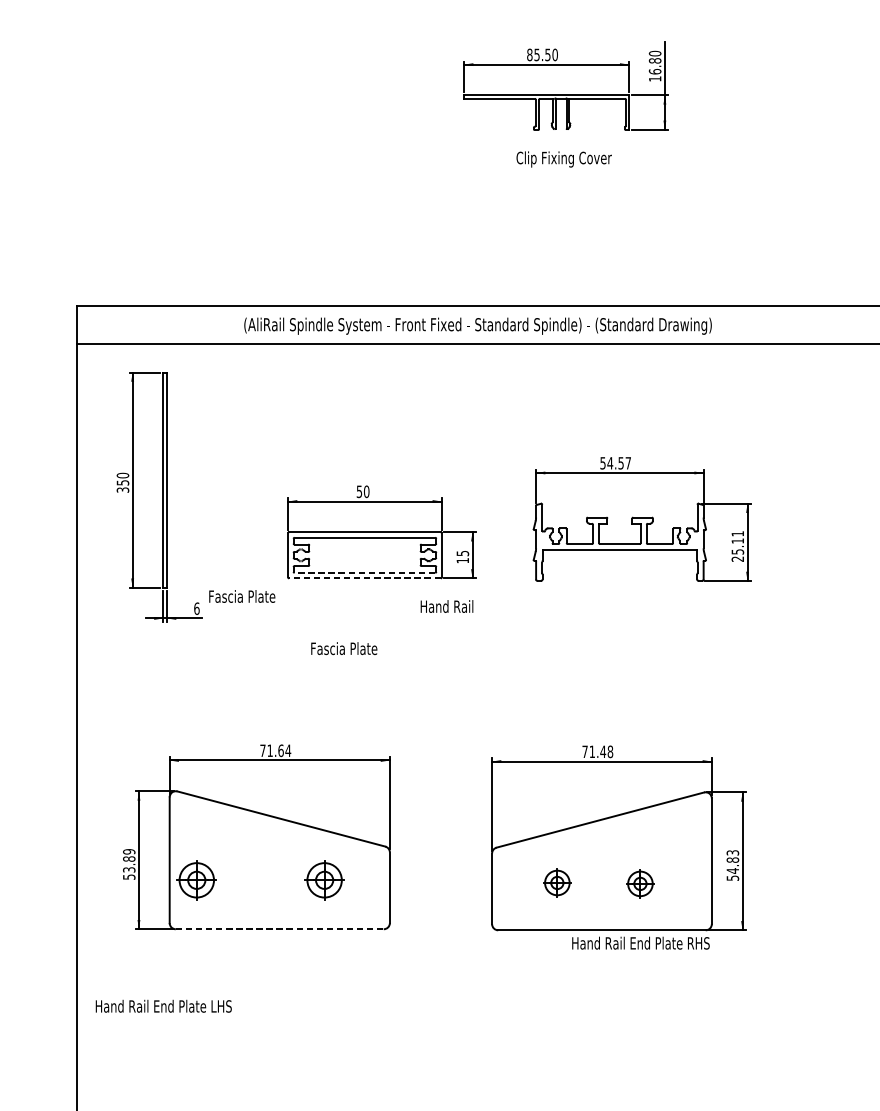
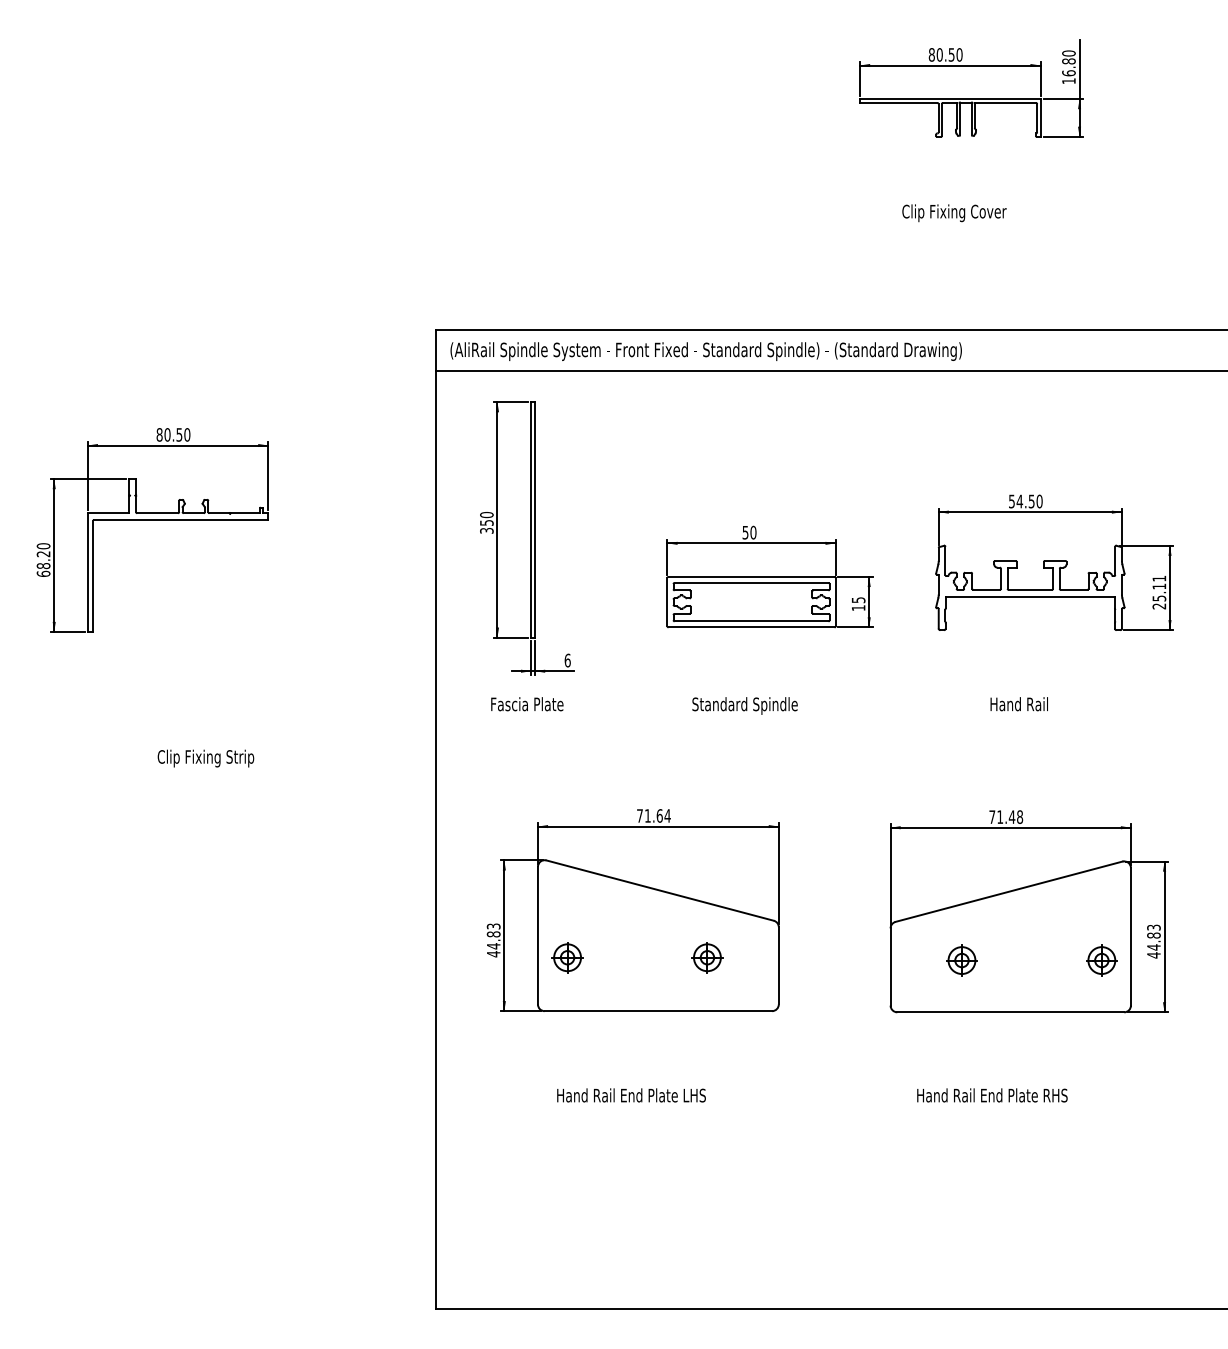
text: (536, 54) -> (939, 54), 85.50 -> 80.50
text: (564, 159) -> (954, 213), moved
text: (477, 326) -> (705, 351), moved
text: (628, 463) -> (1039, 501), 54.57 -> 54.50
line: (364, 572) -> (751, 621), dashed -> solid
line: (364, 578) -> (751, 627), dashed -> solid
text: (242, 596) -> (527, 704), moved
text: (446, 606) -> (1018, 704), moved
text: (358, 649) -> (744, 705), Fascia Plate -> Standard Spindle
text: (129, 864) -> (493, 940), 53.89 -> 44.83
text: (732, 878) -> (1153, 955), 54.83 -> 44.83
part: (196, 880) -> (567, 957), size x0.71
part: (324, 880) -> (707, 957), size x0.71
part: (640, 883) -> (1101, 960), moved
line: (279, 929) -> (658, 1011), dashed -> solid
text: (641, 943) -> (992, 1095), moved
text: (163, 1006) -> (631, 1095), moved

